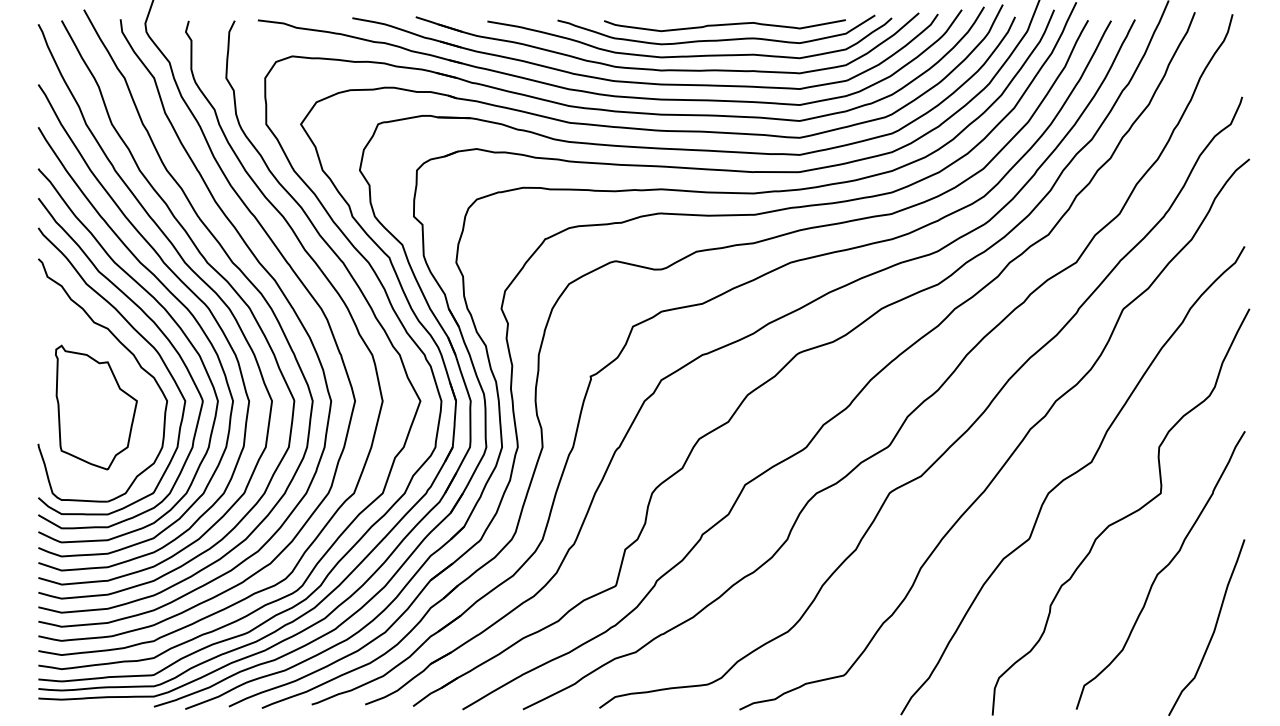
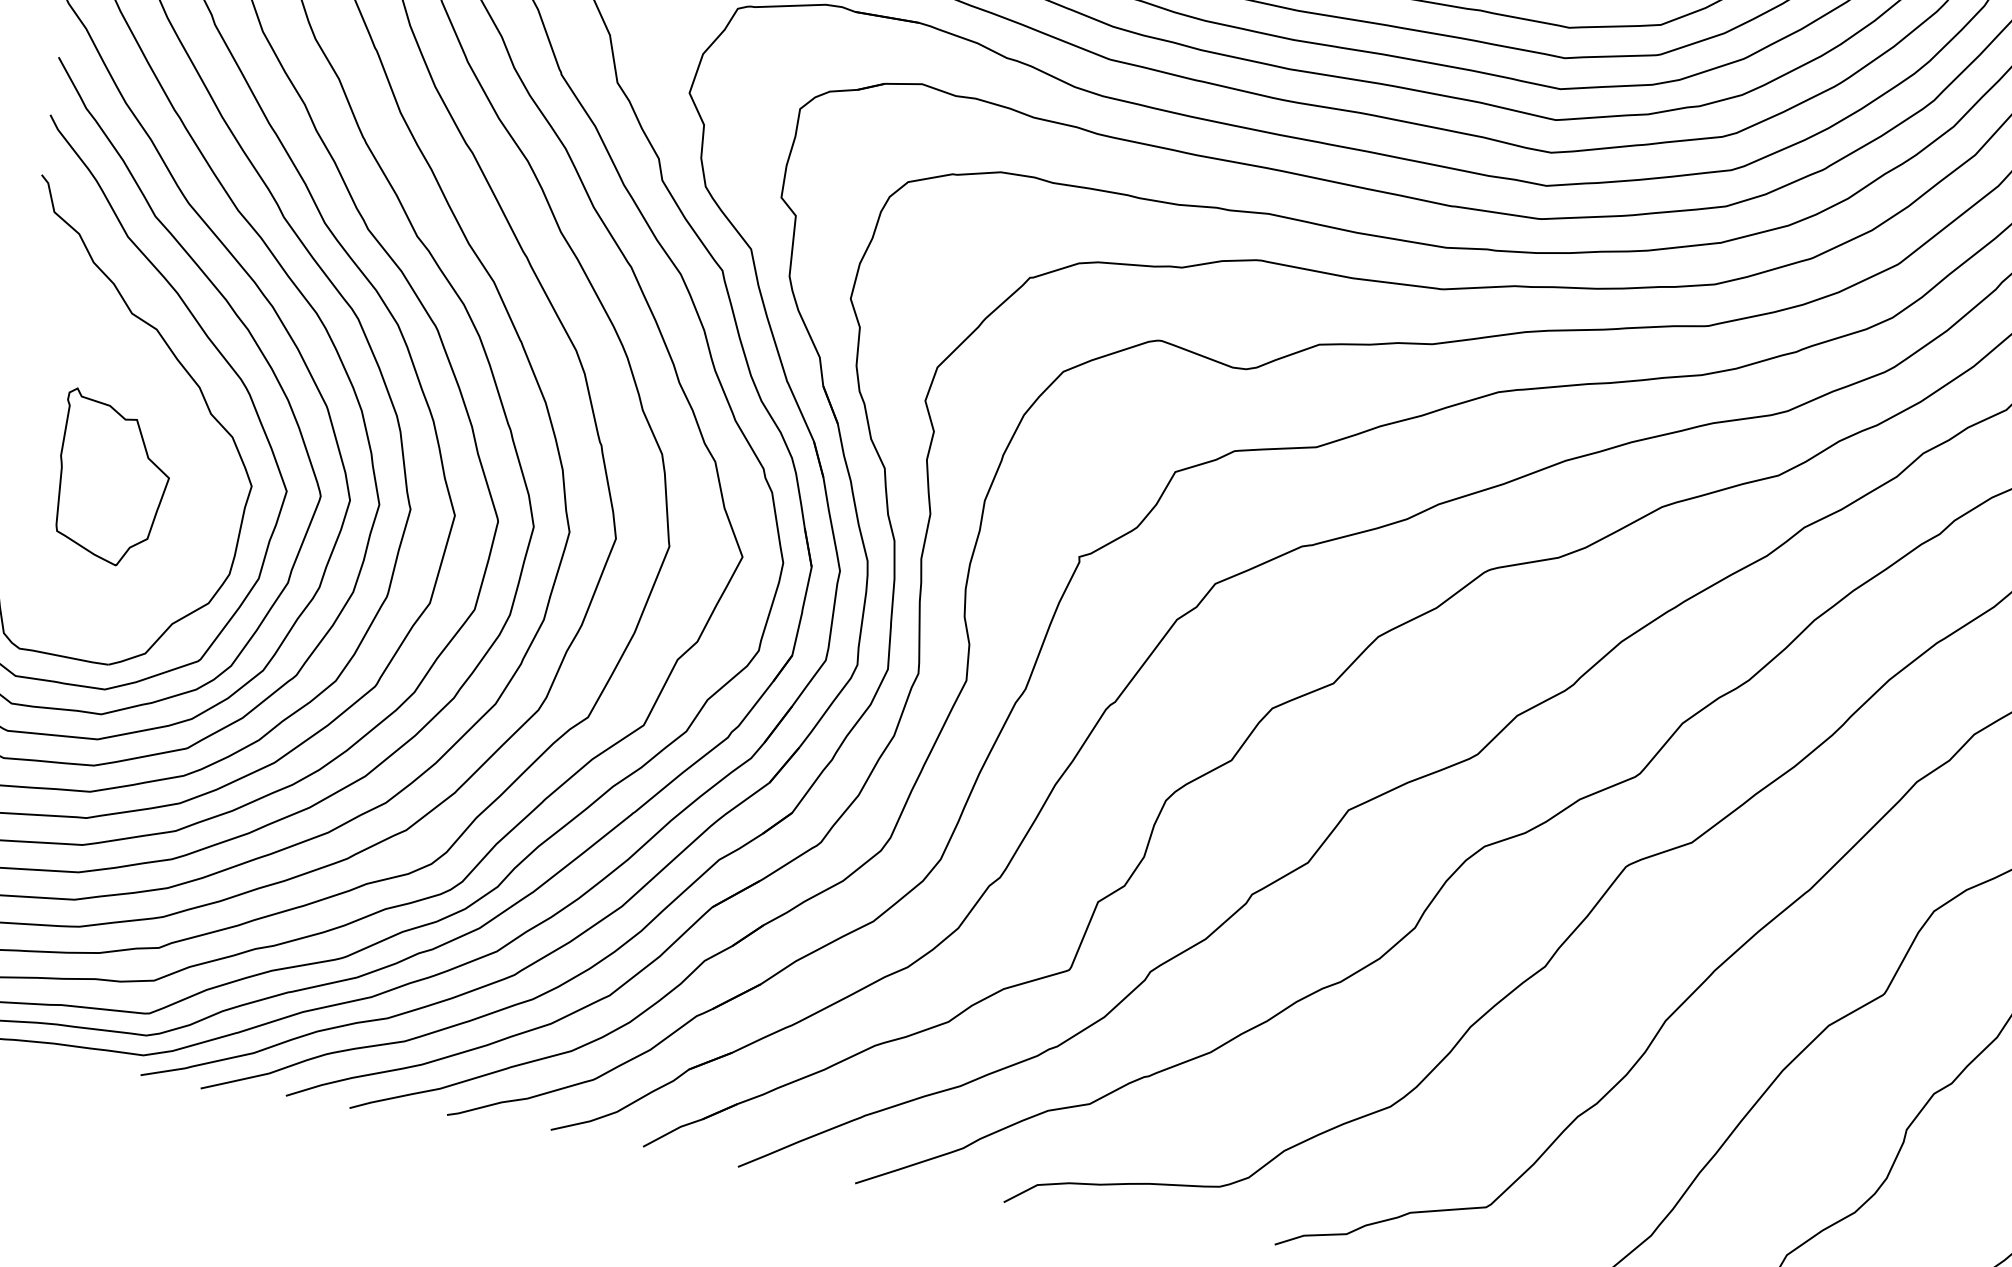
part: (96, 407) -> (112, 479), size x0.7

